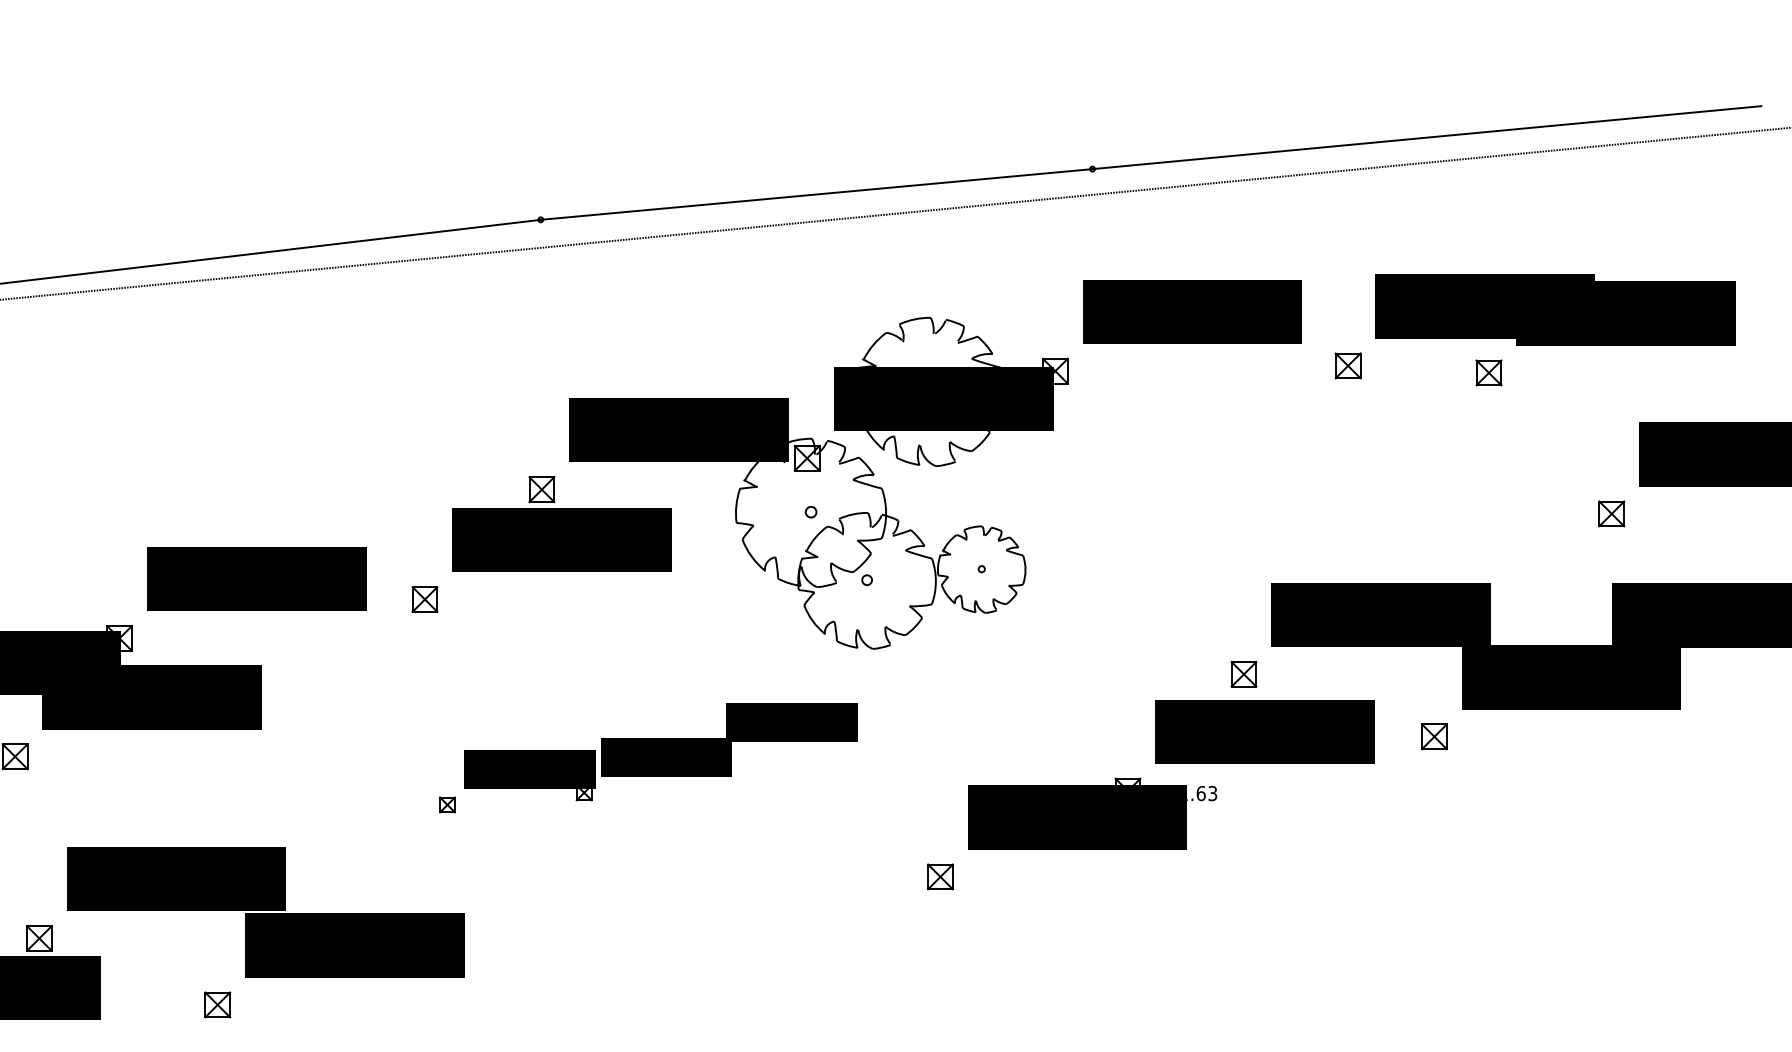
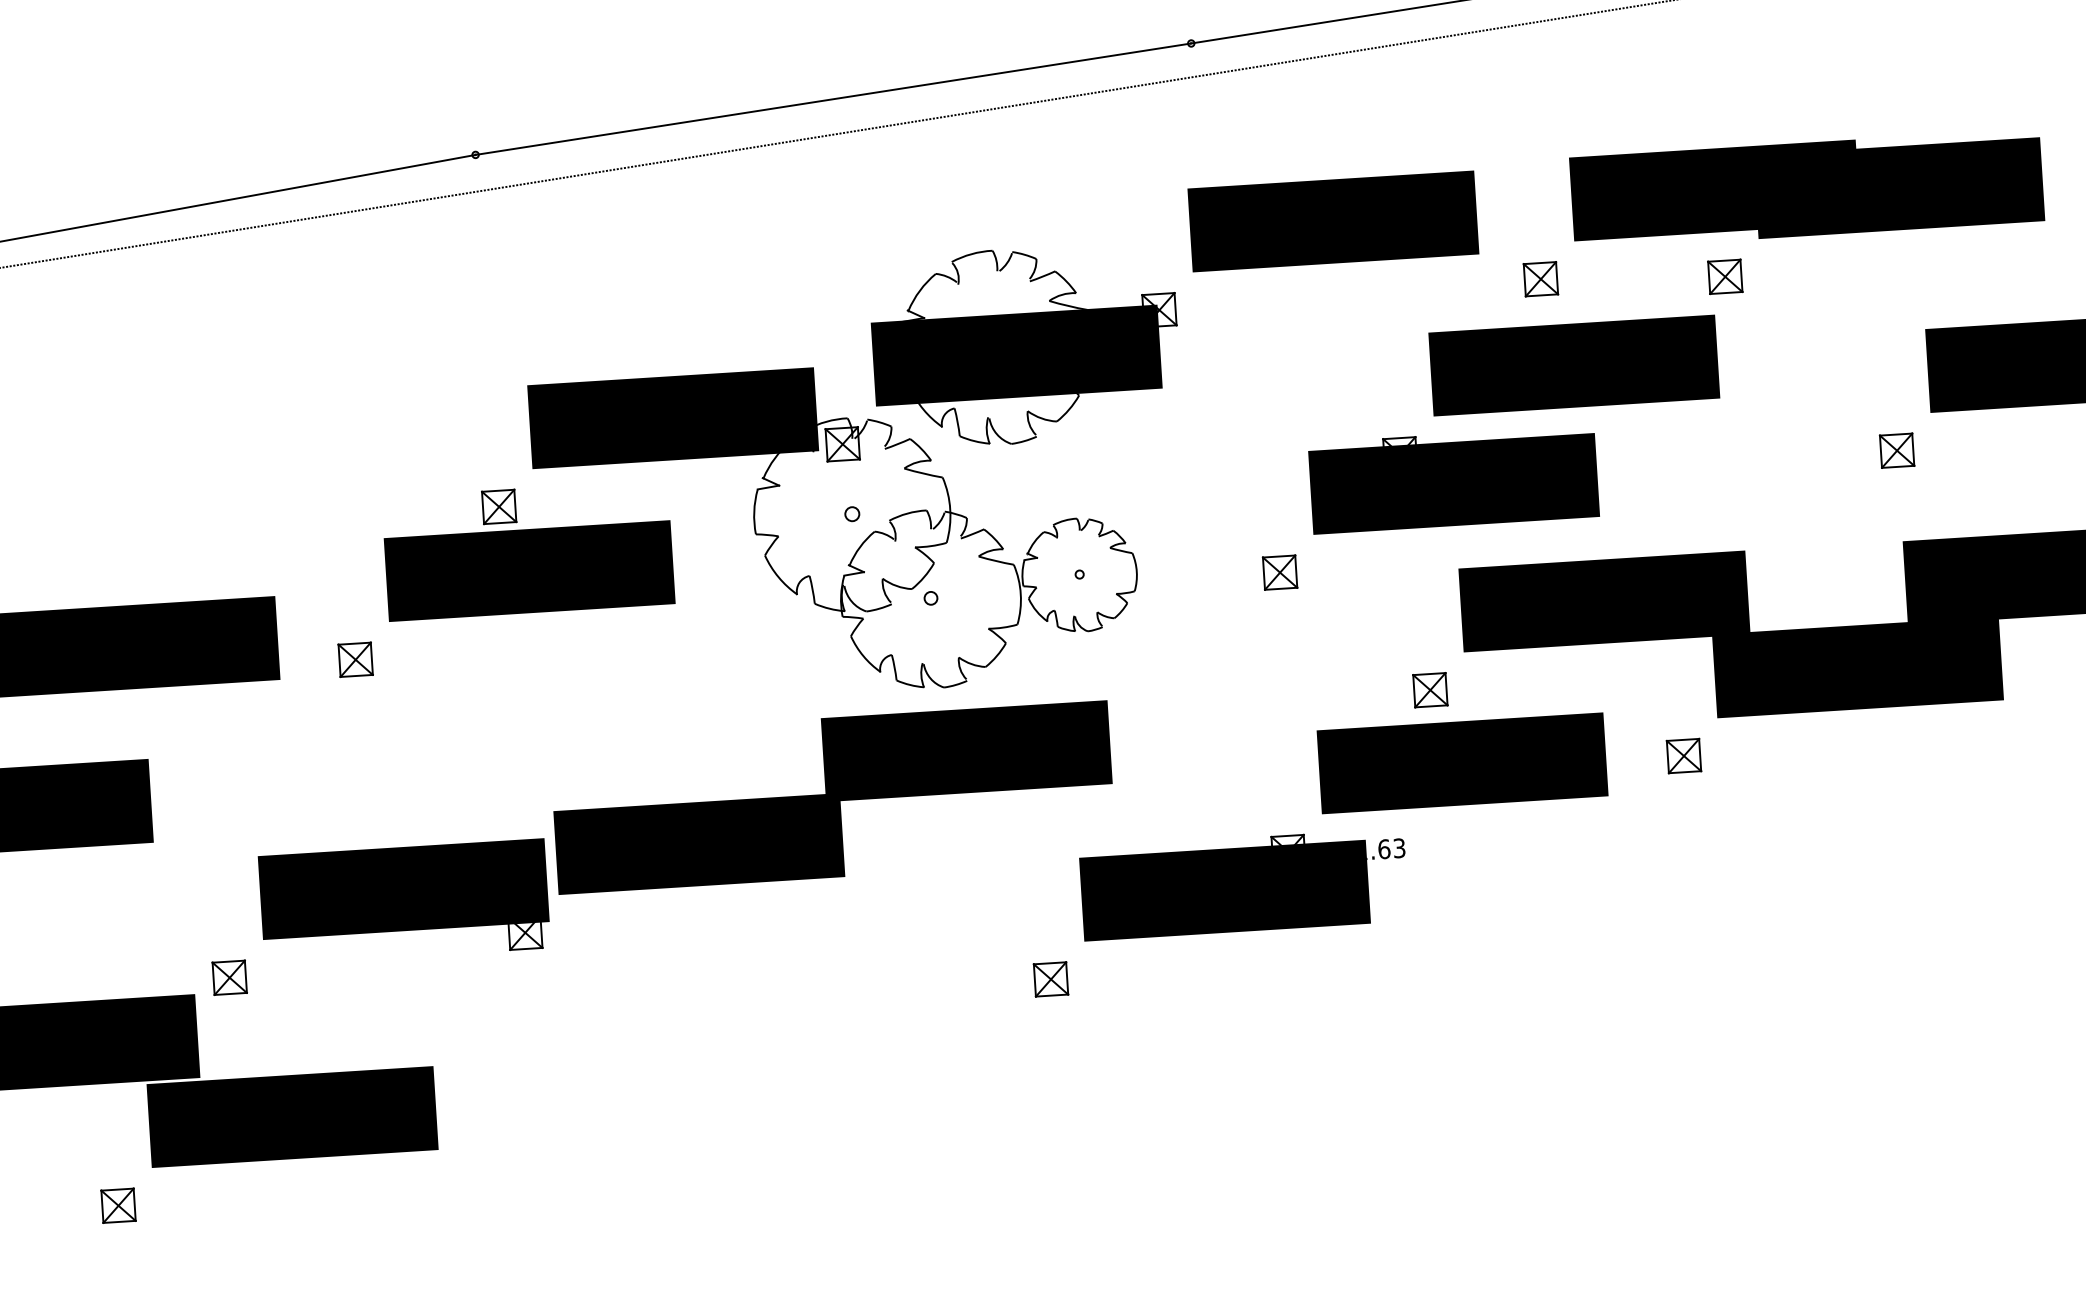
part: (1299, 495) -> (1488, 452), added
part: (648, 757) -> (660, 847), size x1.67

